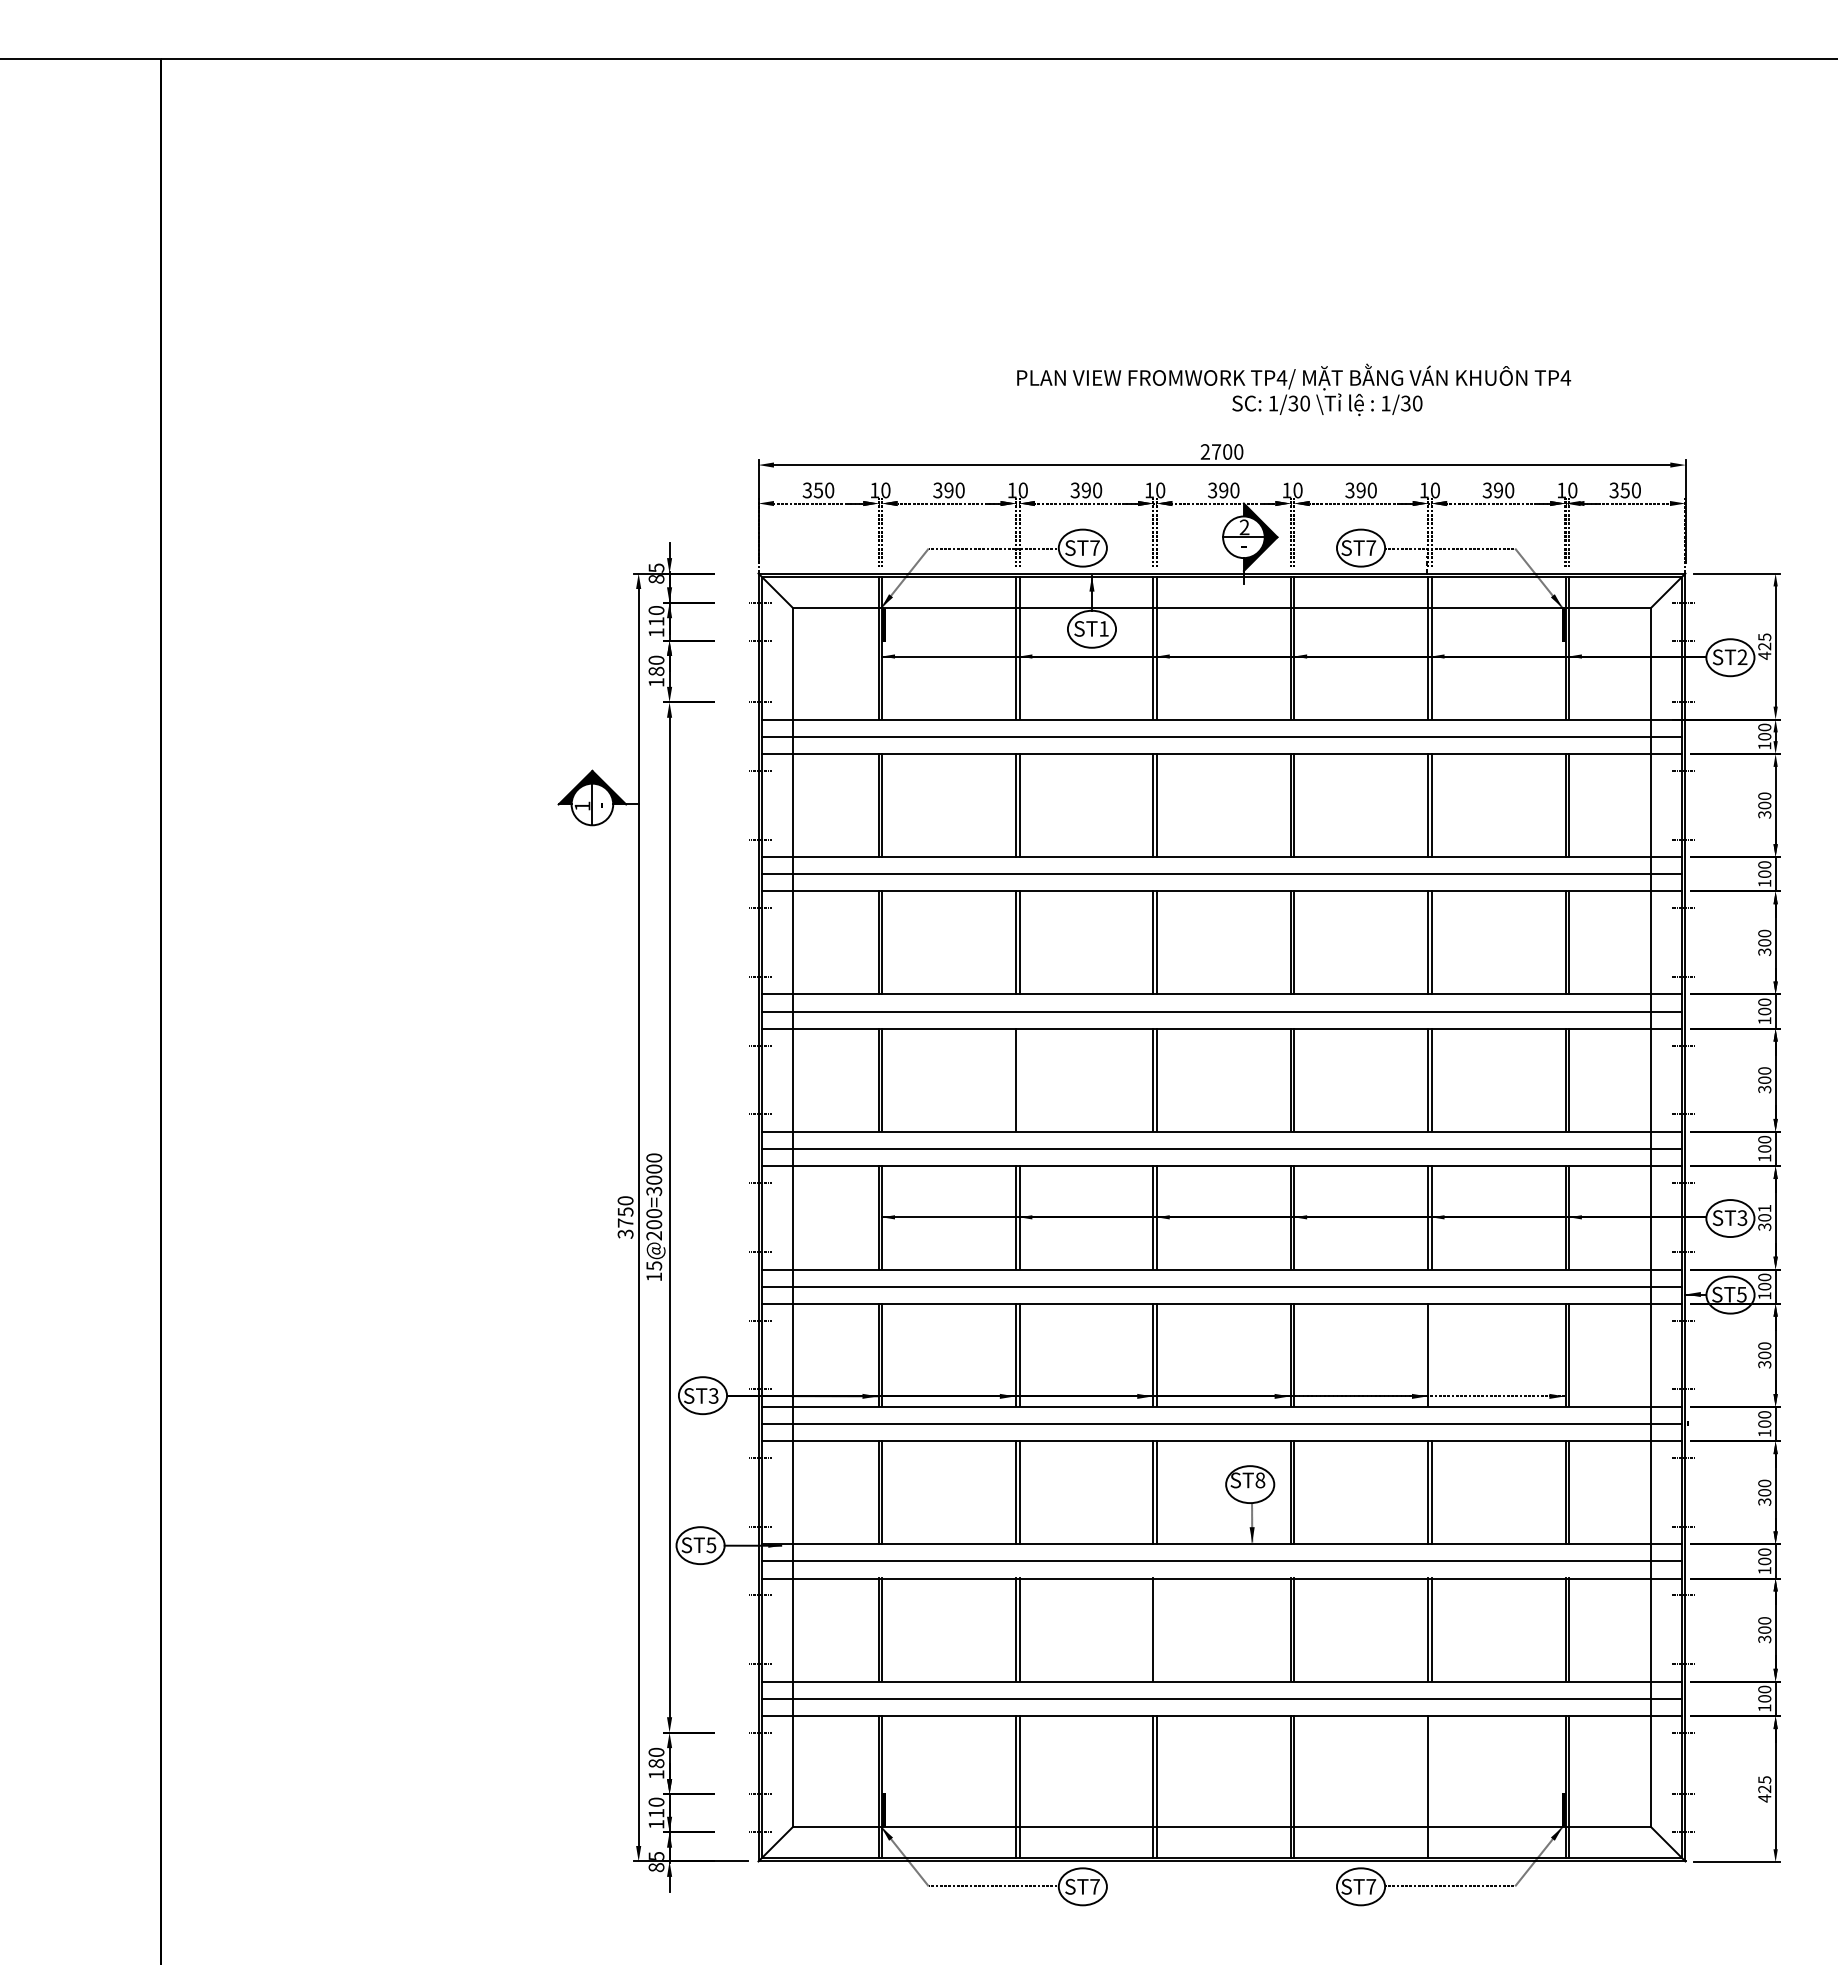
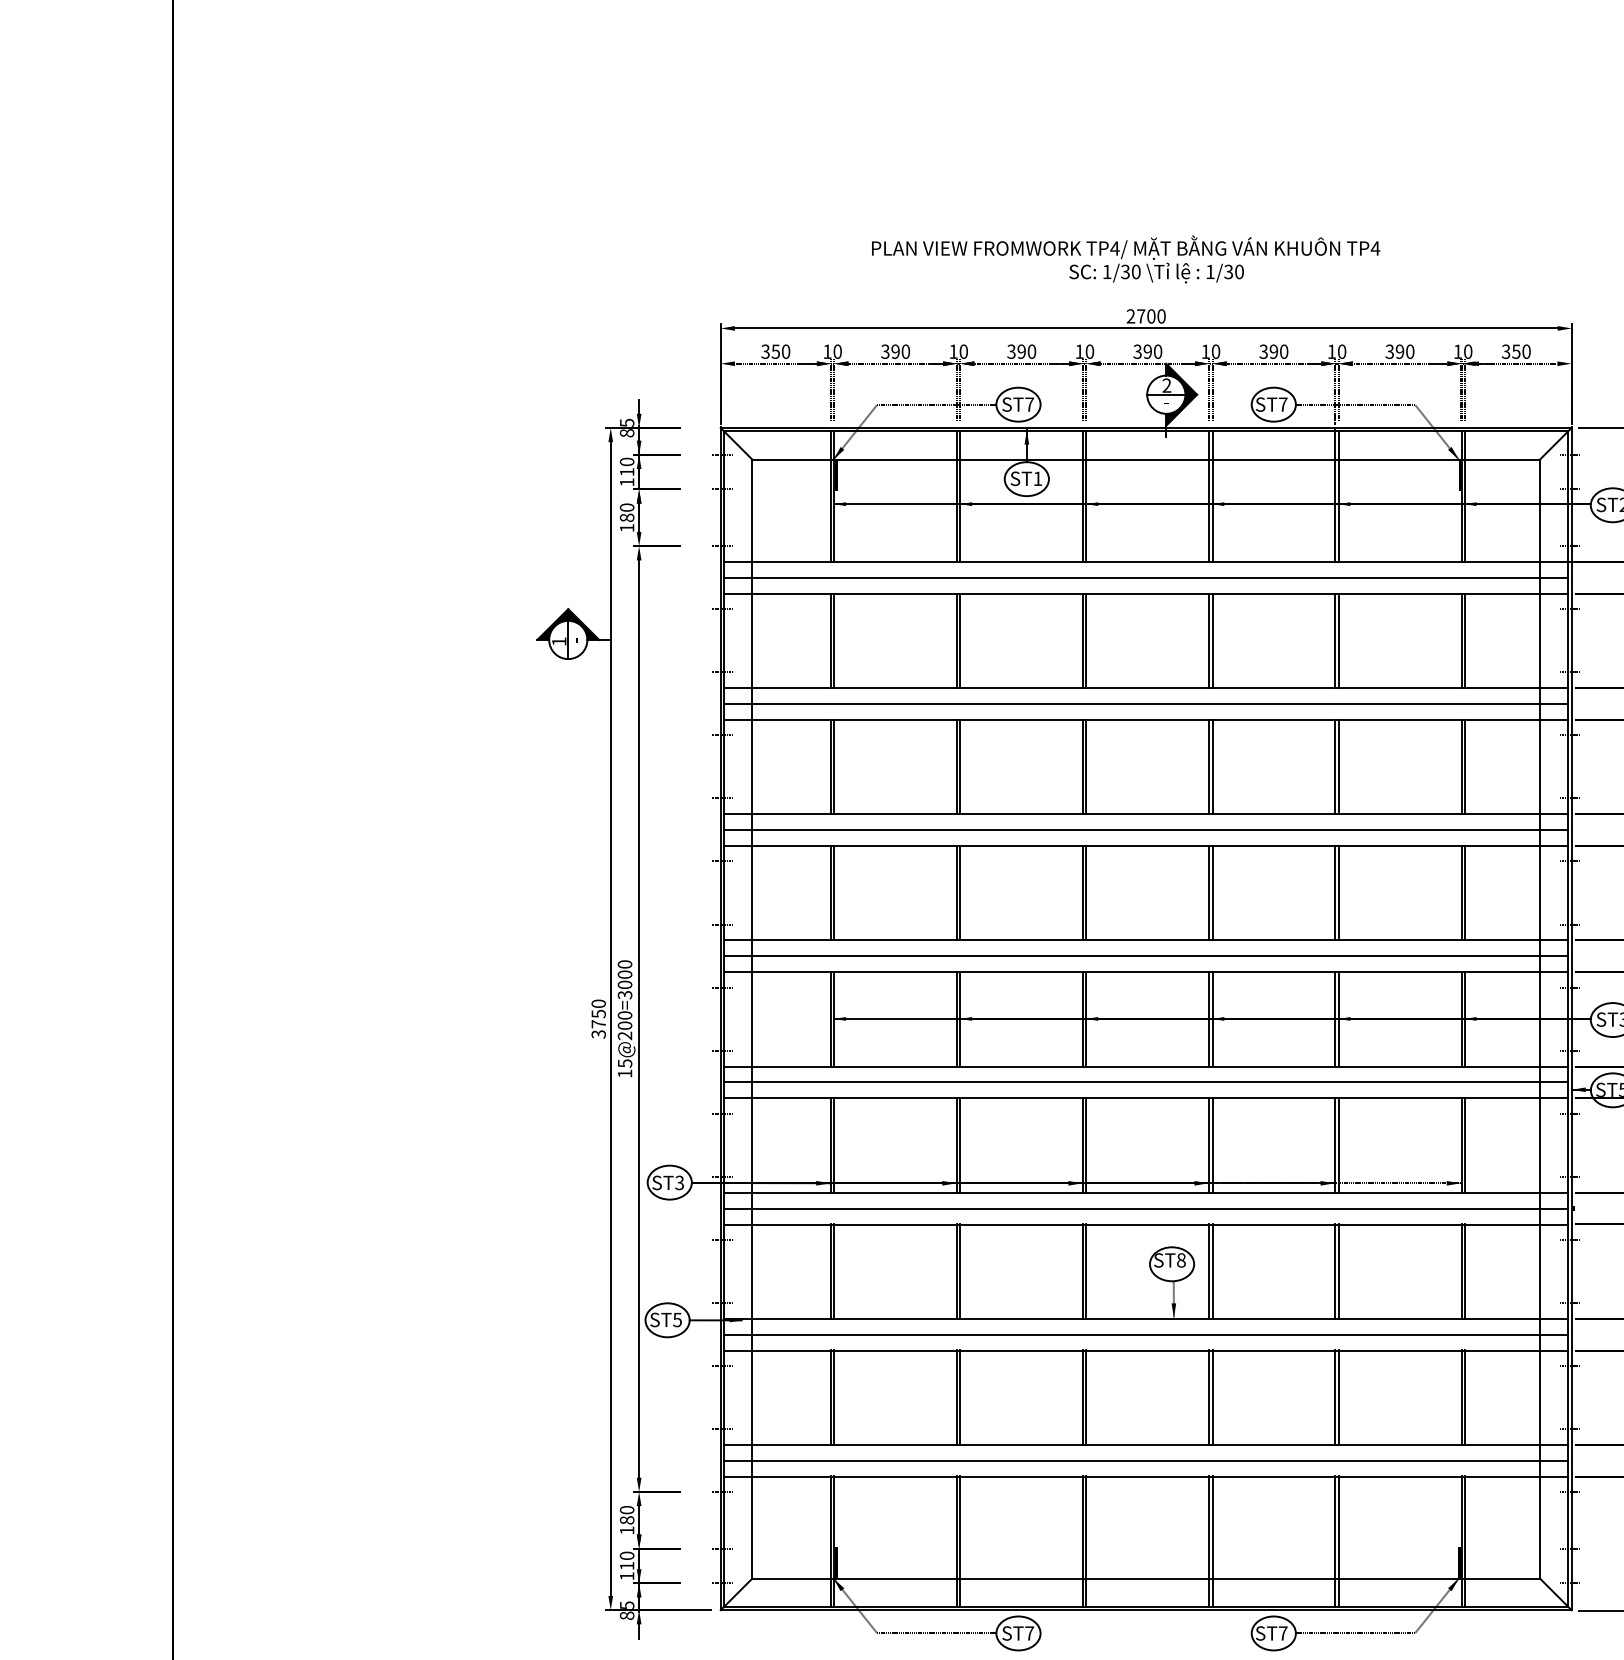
text: (1294, 389) -> (1126, 259), moved
line: (1019, 1079) -> (960, 892), added
line: (1431, 1354) -> (1338, 1144), added
line: (1156, 1629) -> (1086, 1397), added
line: (1431, 1786) -> (1338, 1541), added

